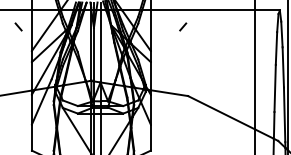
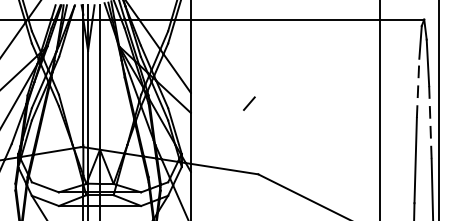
line: (183, 26) -> (249, 102), moved
line: (276, 48) -> (418, 88), solid -> dashed
line: (283, 67) -> (430, 122), solid -> dashed

